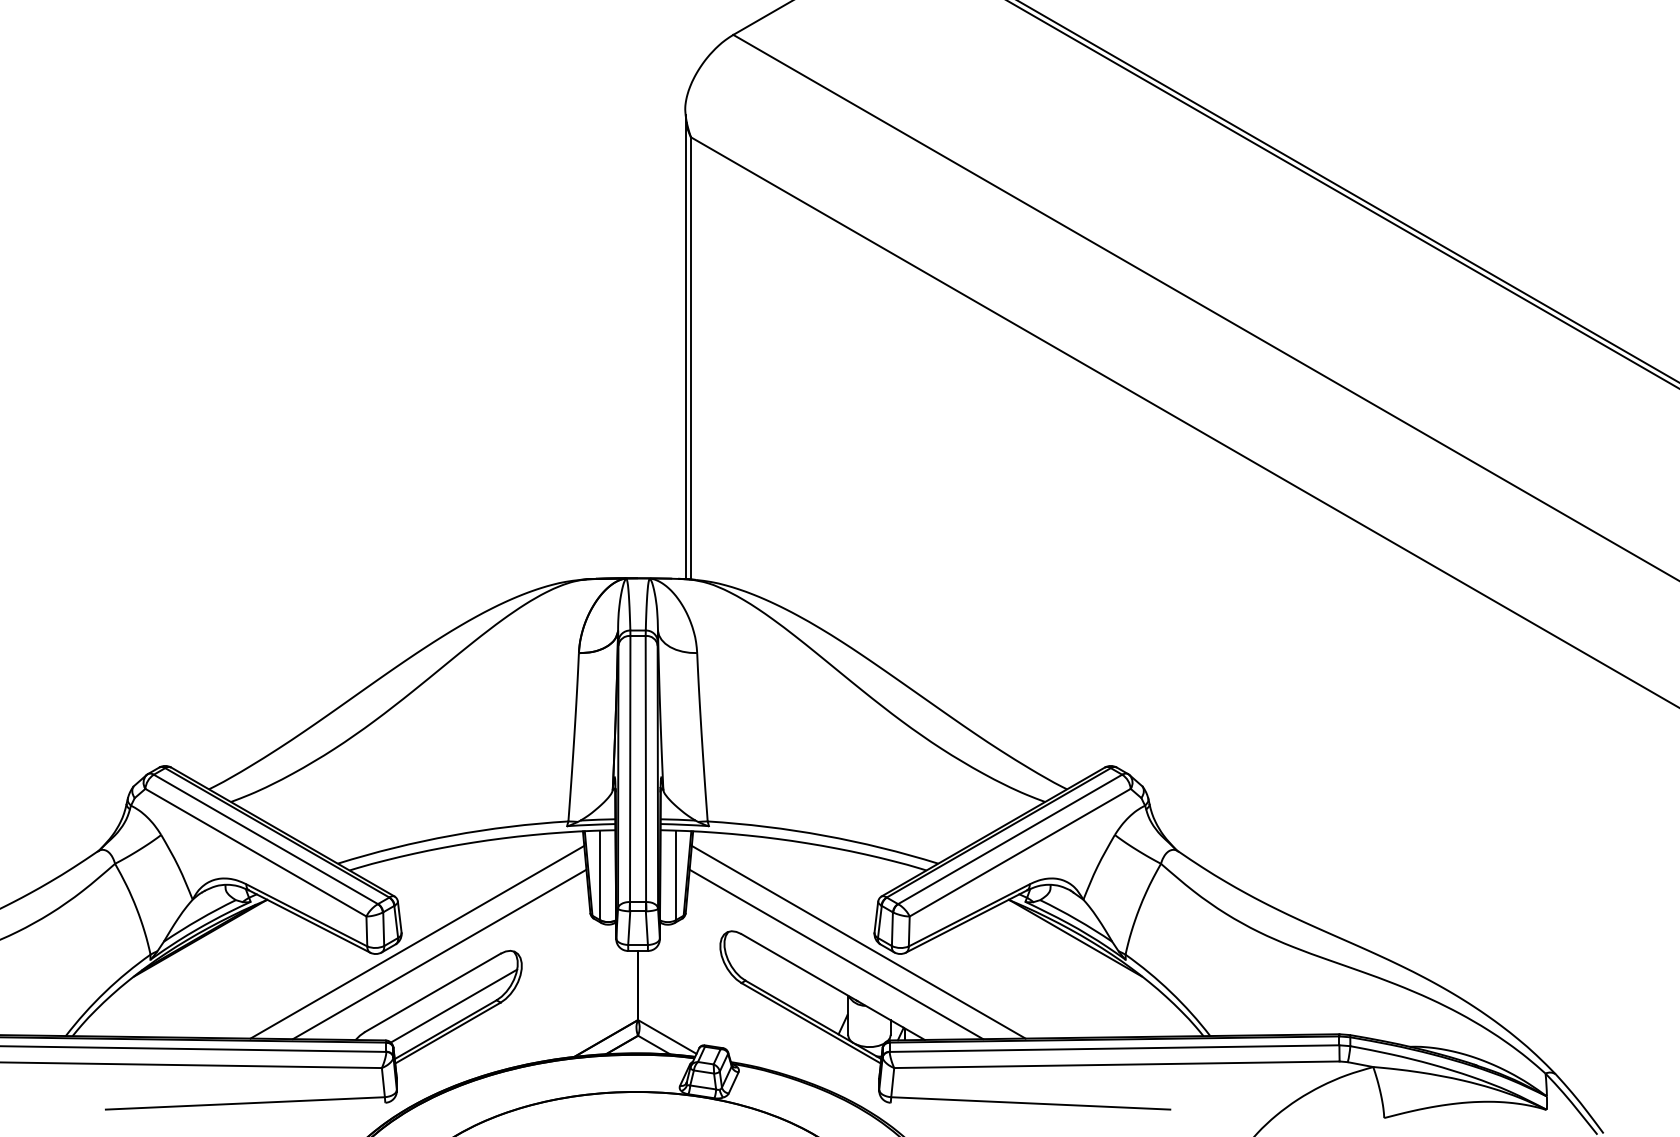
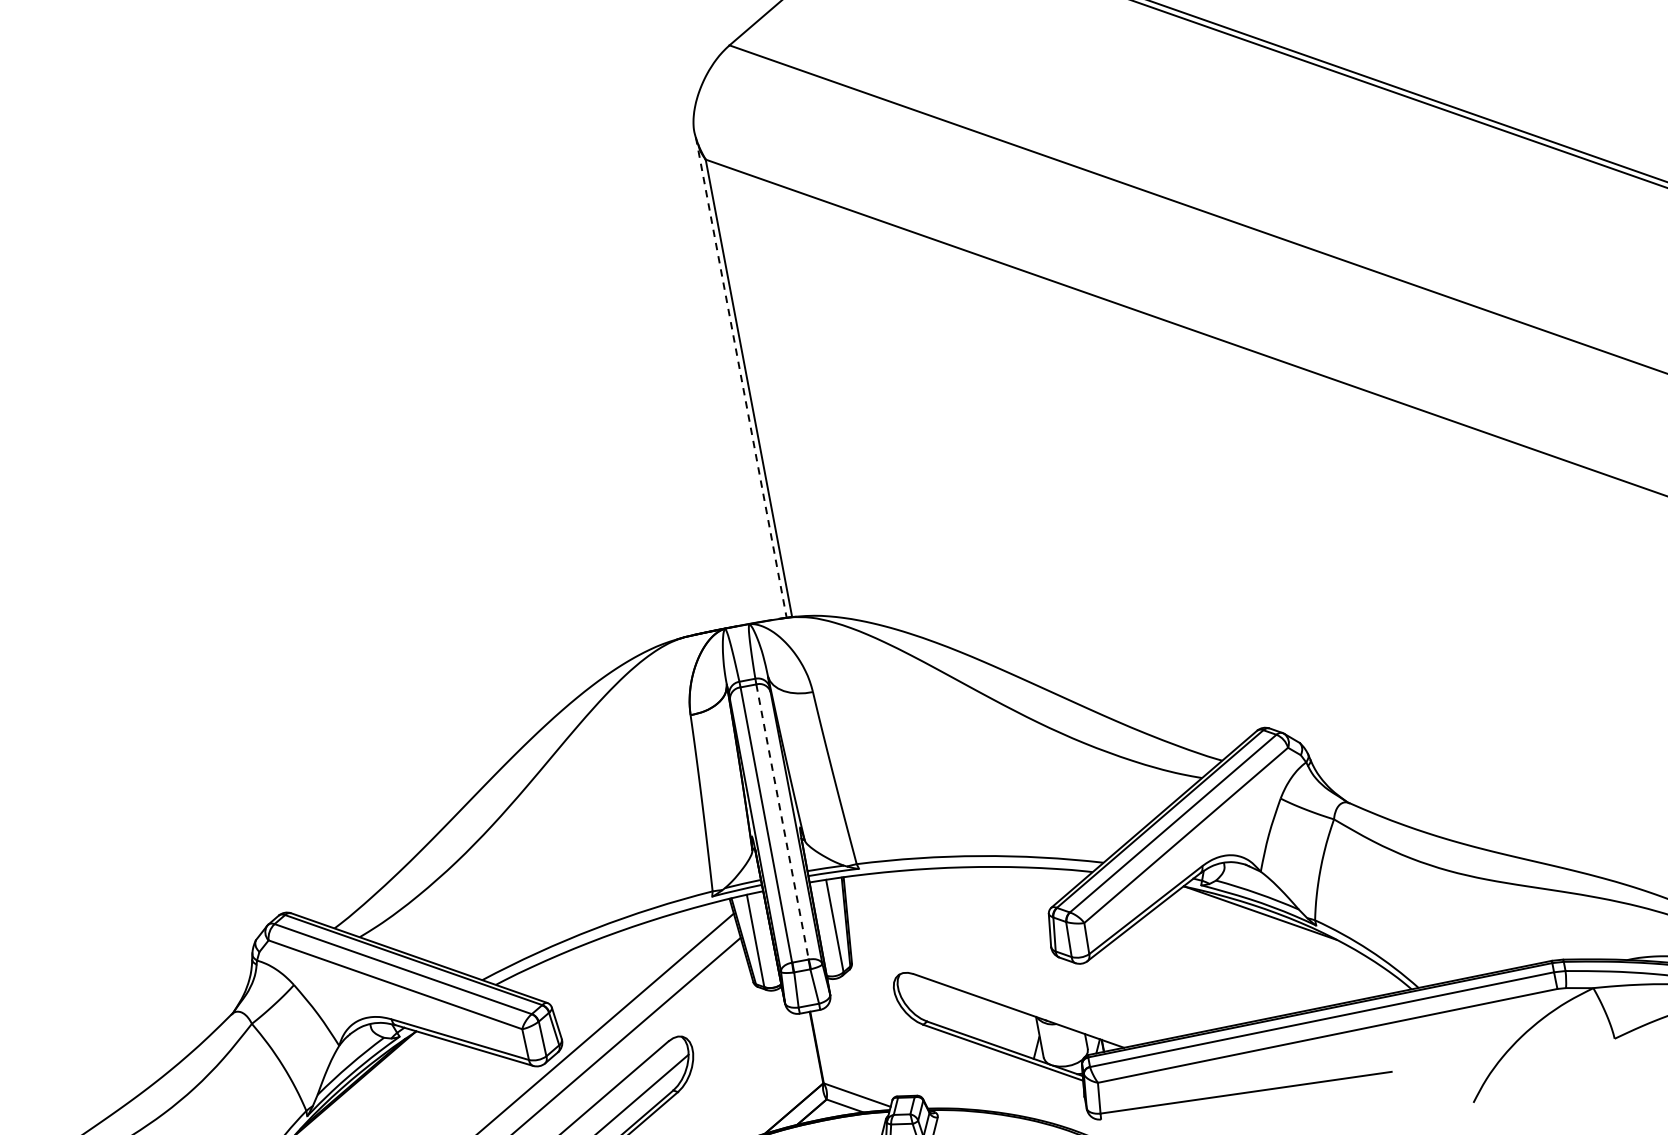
line: (685, 347) -> (741, 378), solid -> dashed
line: (645, 768) -> (782, 821), solid -> dashed
line: (858, 941) -> (1036, 958), removed
line: (836, 954) -> (1016, 976), removed

